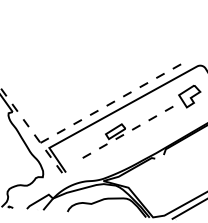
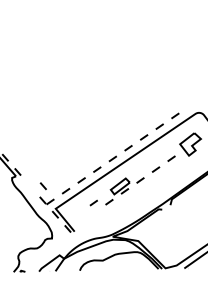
line: (25, 123) -> (42, 186), moved
line: (86, 155) -> (93, 202), moved

